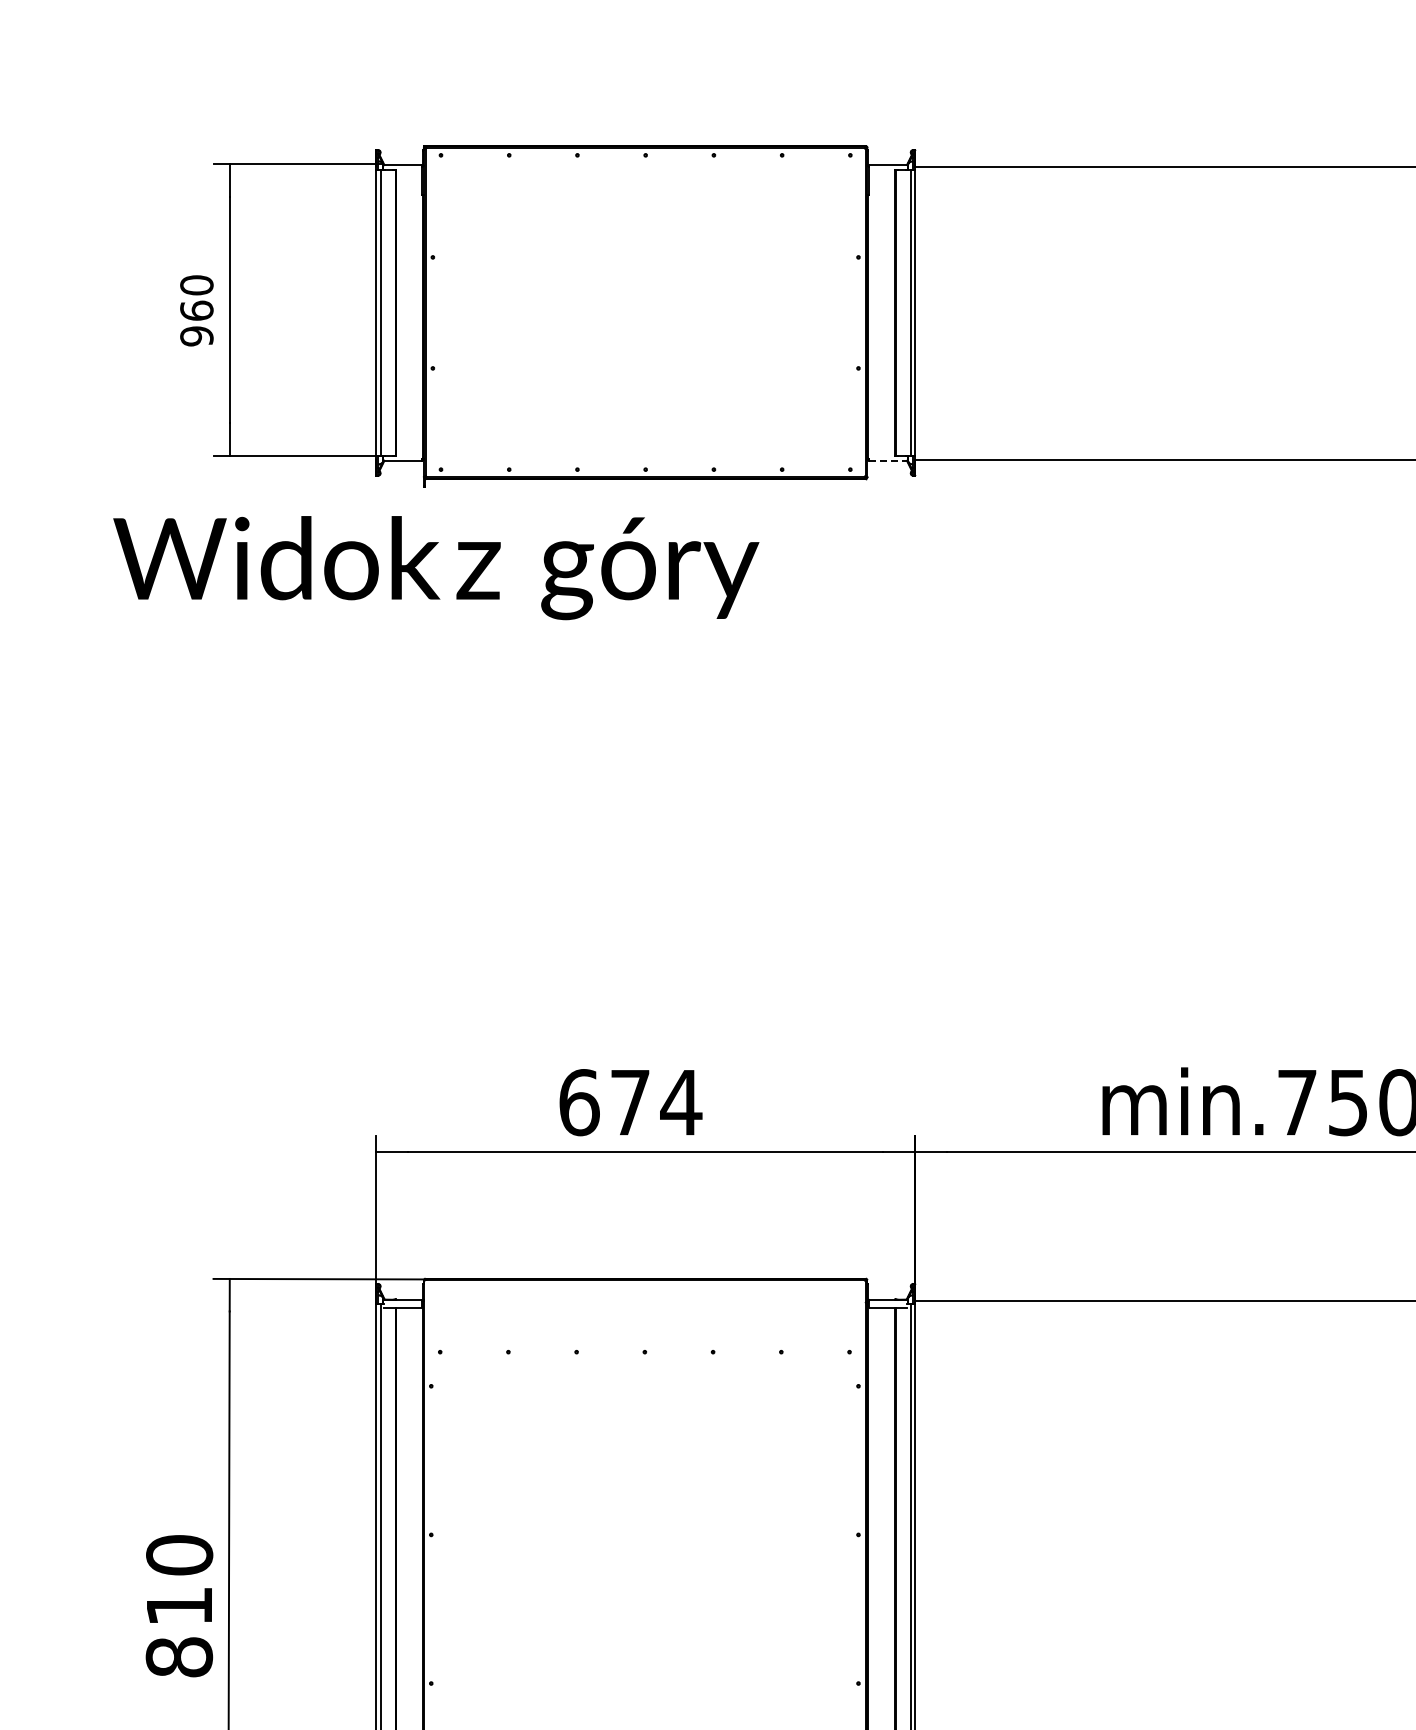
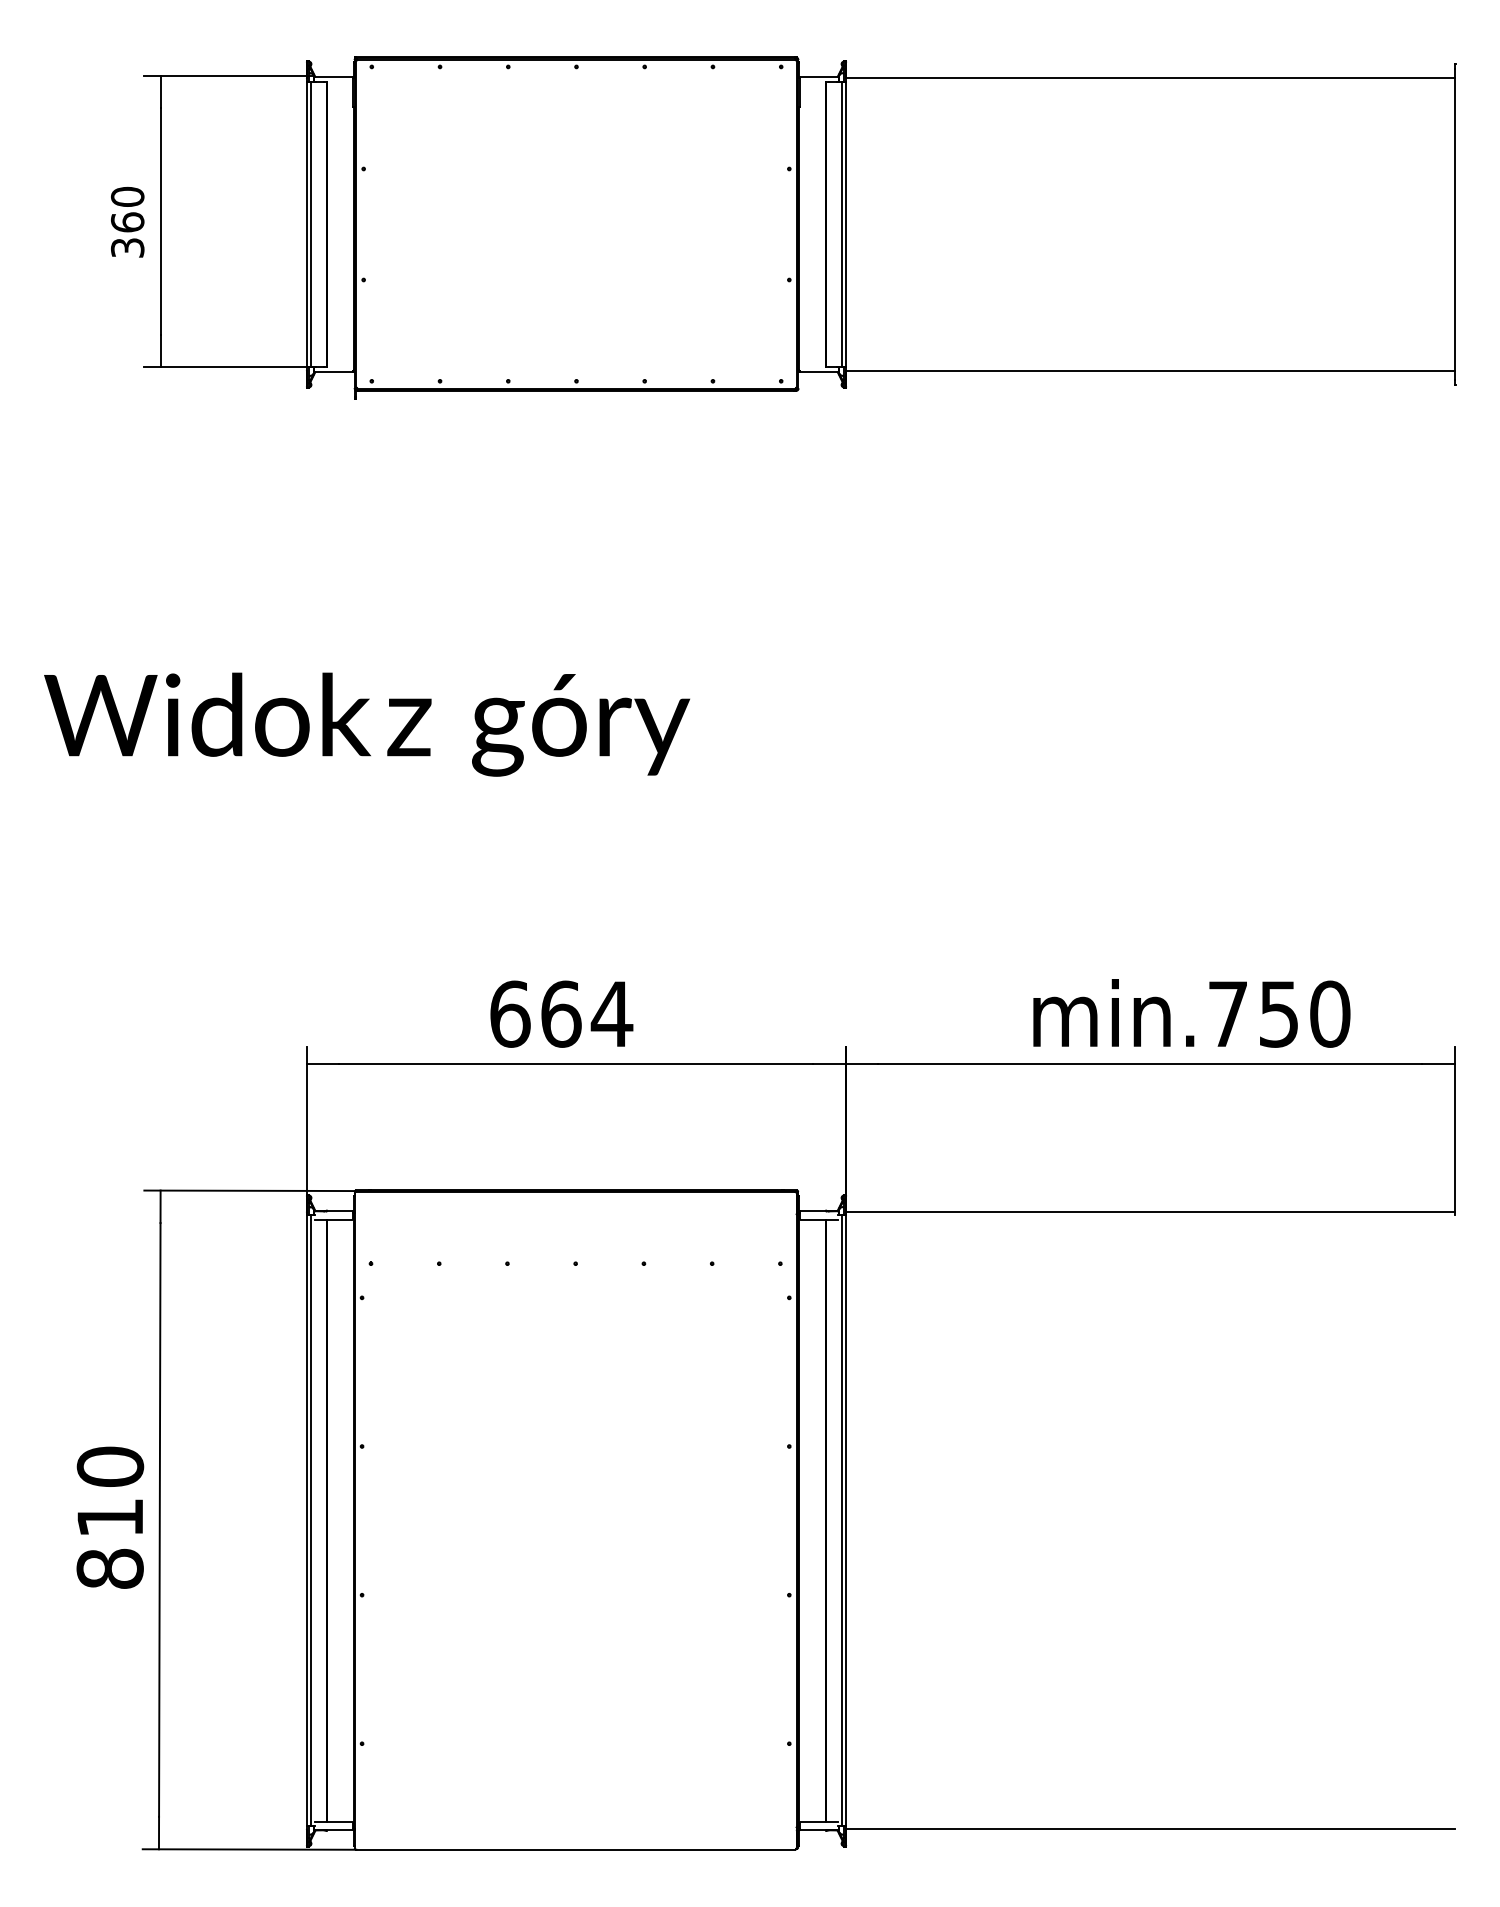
text: (196, 336) -> (127, 248), 960 -> 360
line: (888, 460) -> (819, 372), dashed -> solid
text: (435, 567) -> (366, 724), moved
text: (630, 1101) -> (561, 1013), 674 -> 664

